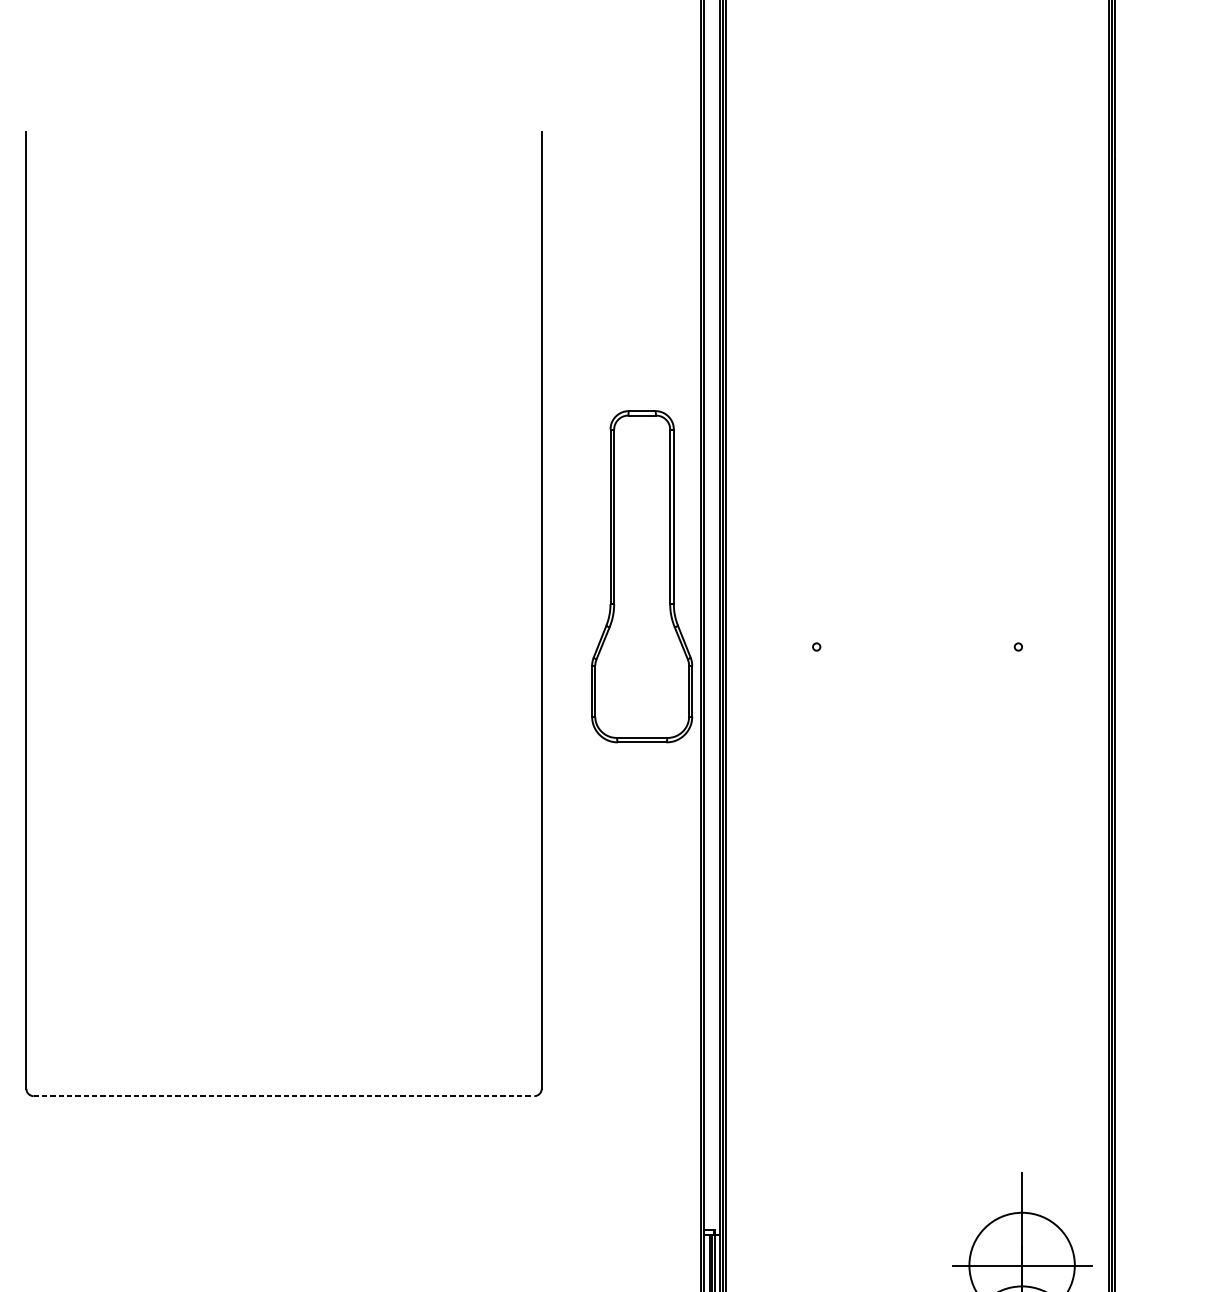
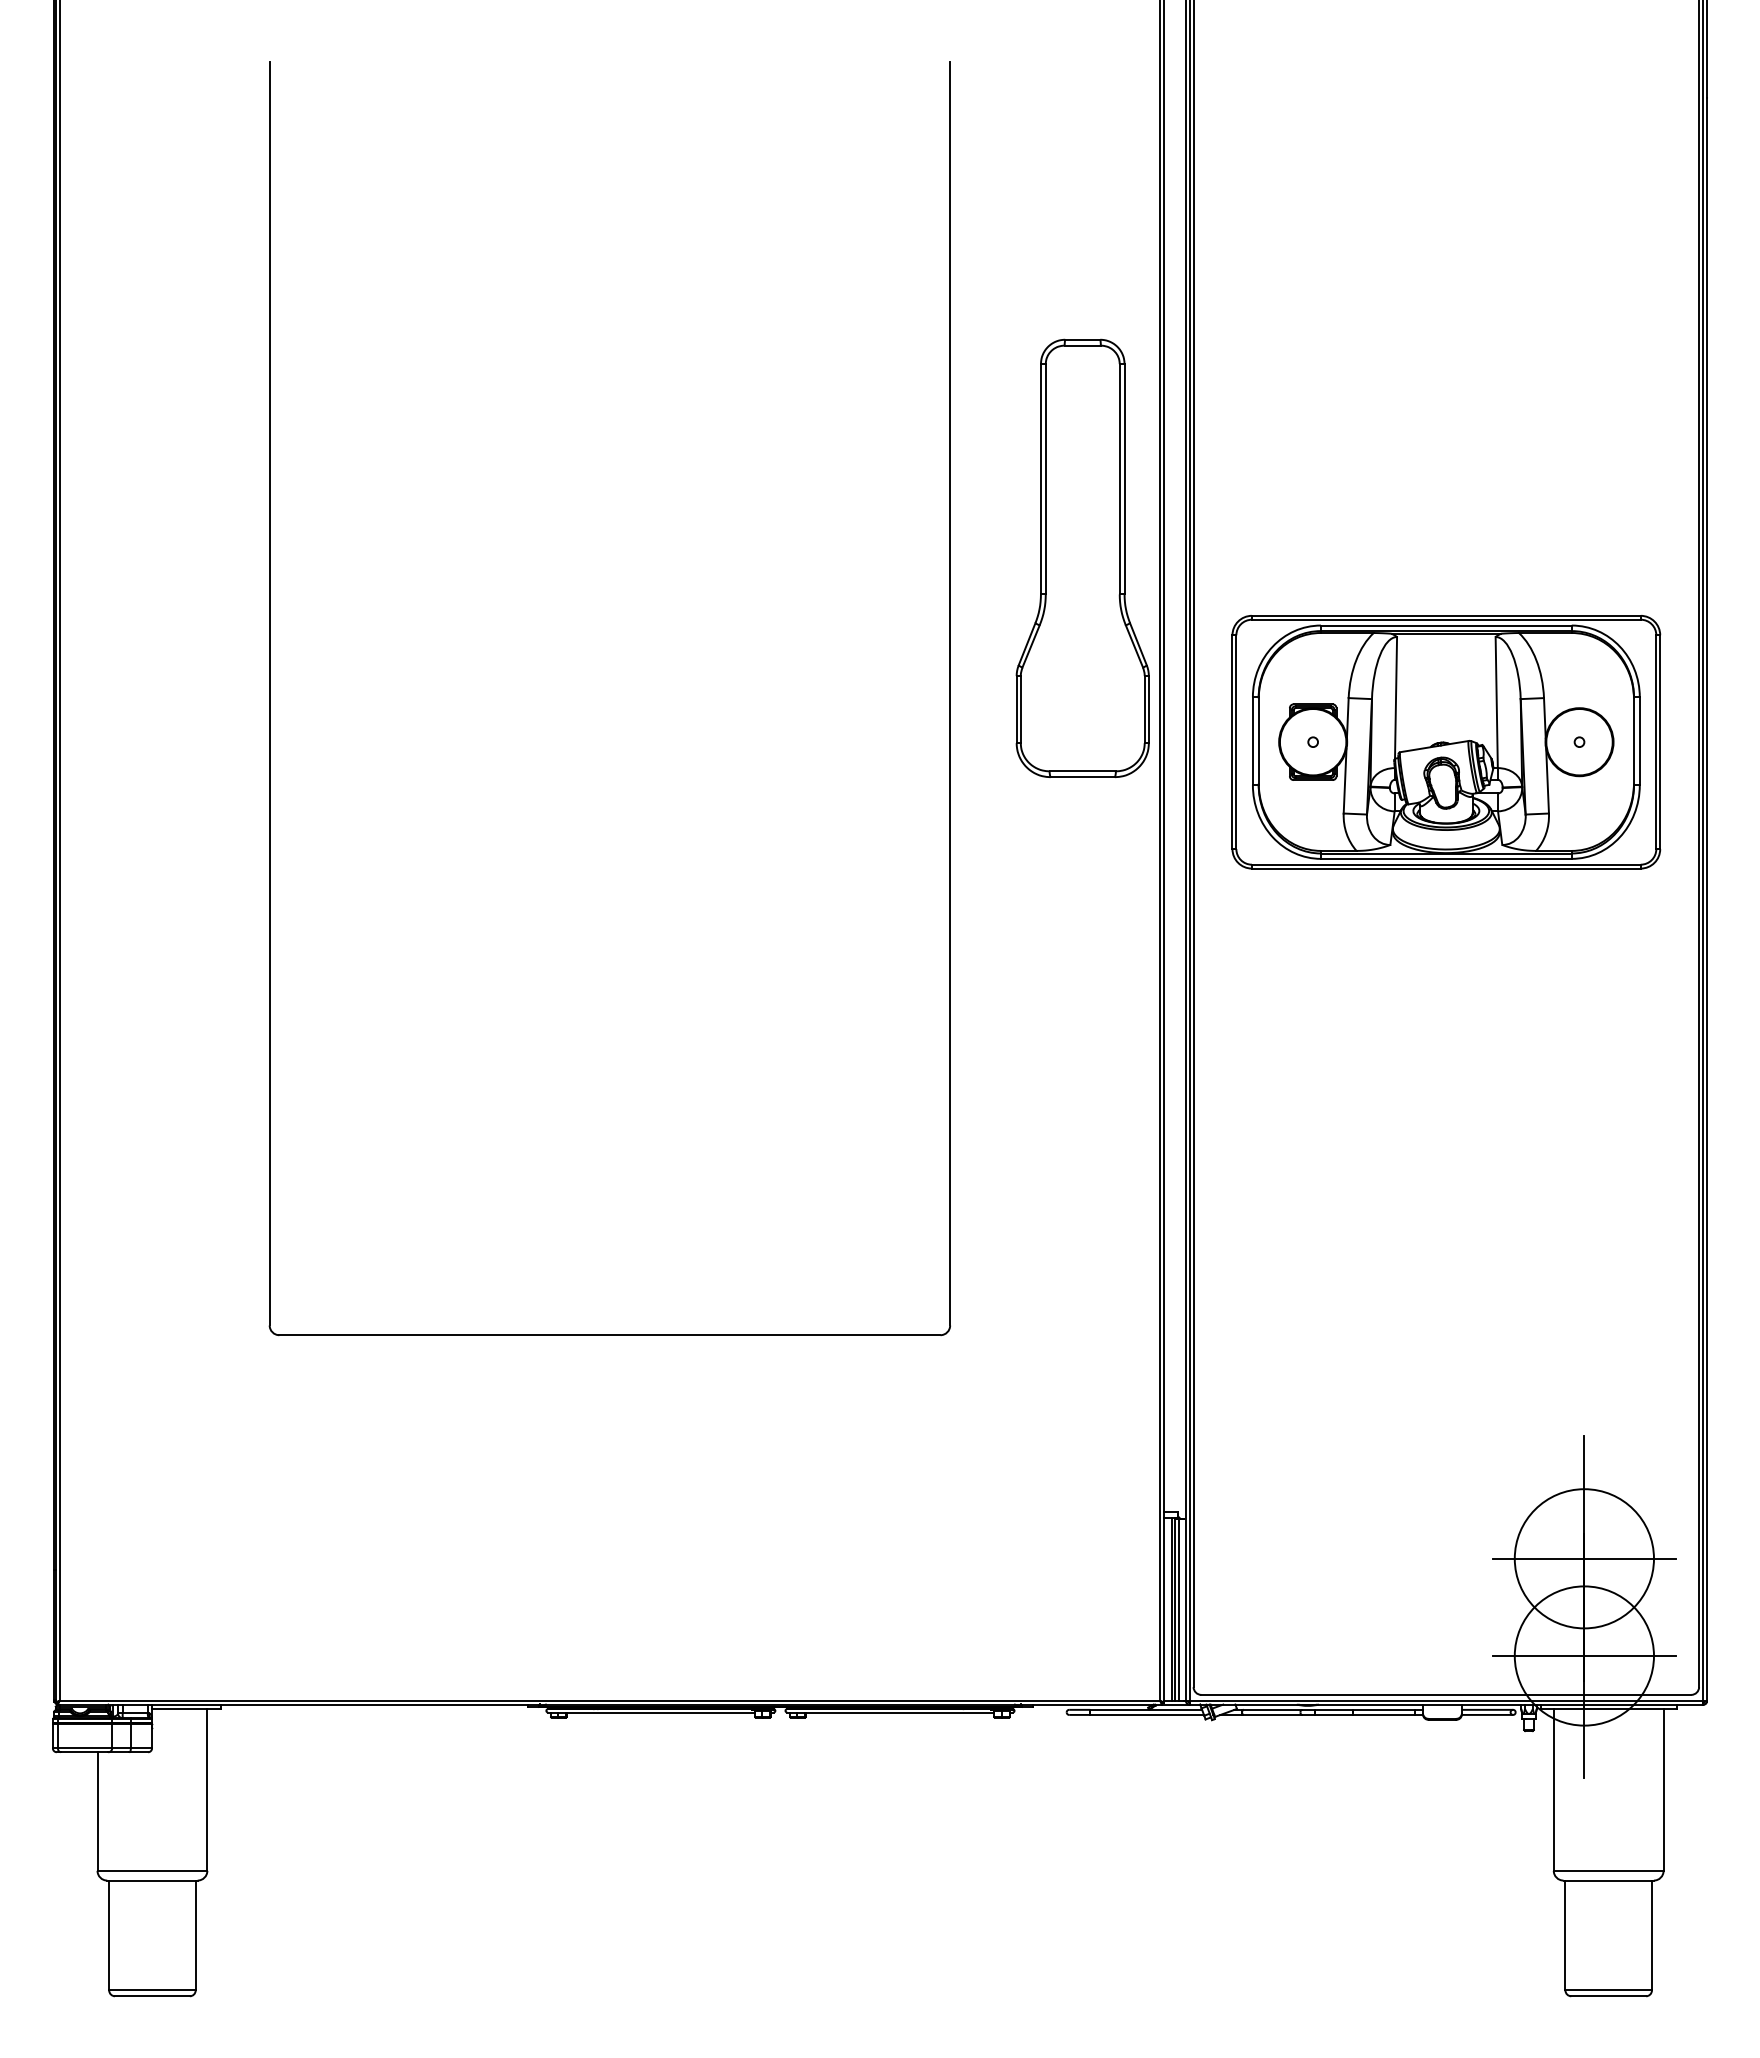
part: (641, 576) -> (1082, 558), moved
part: (917, 647) -> (1446, 742), added
line: (283, 1096) -> (609, 1335), dashed -> solid

